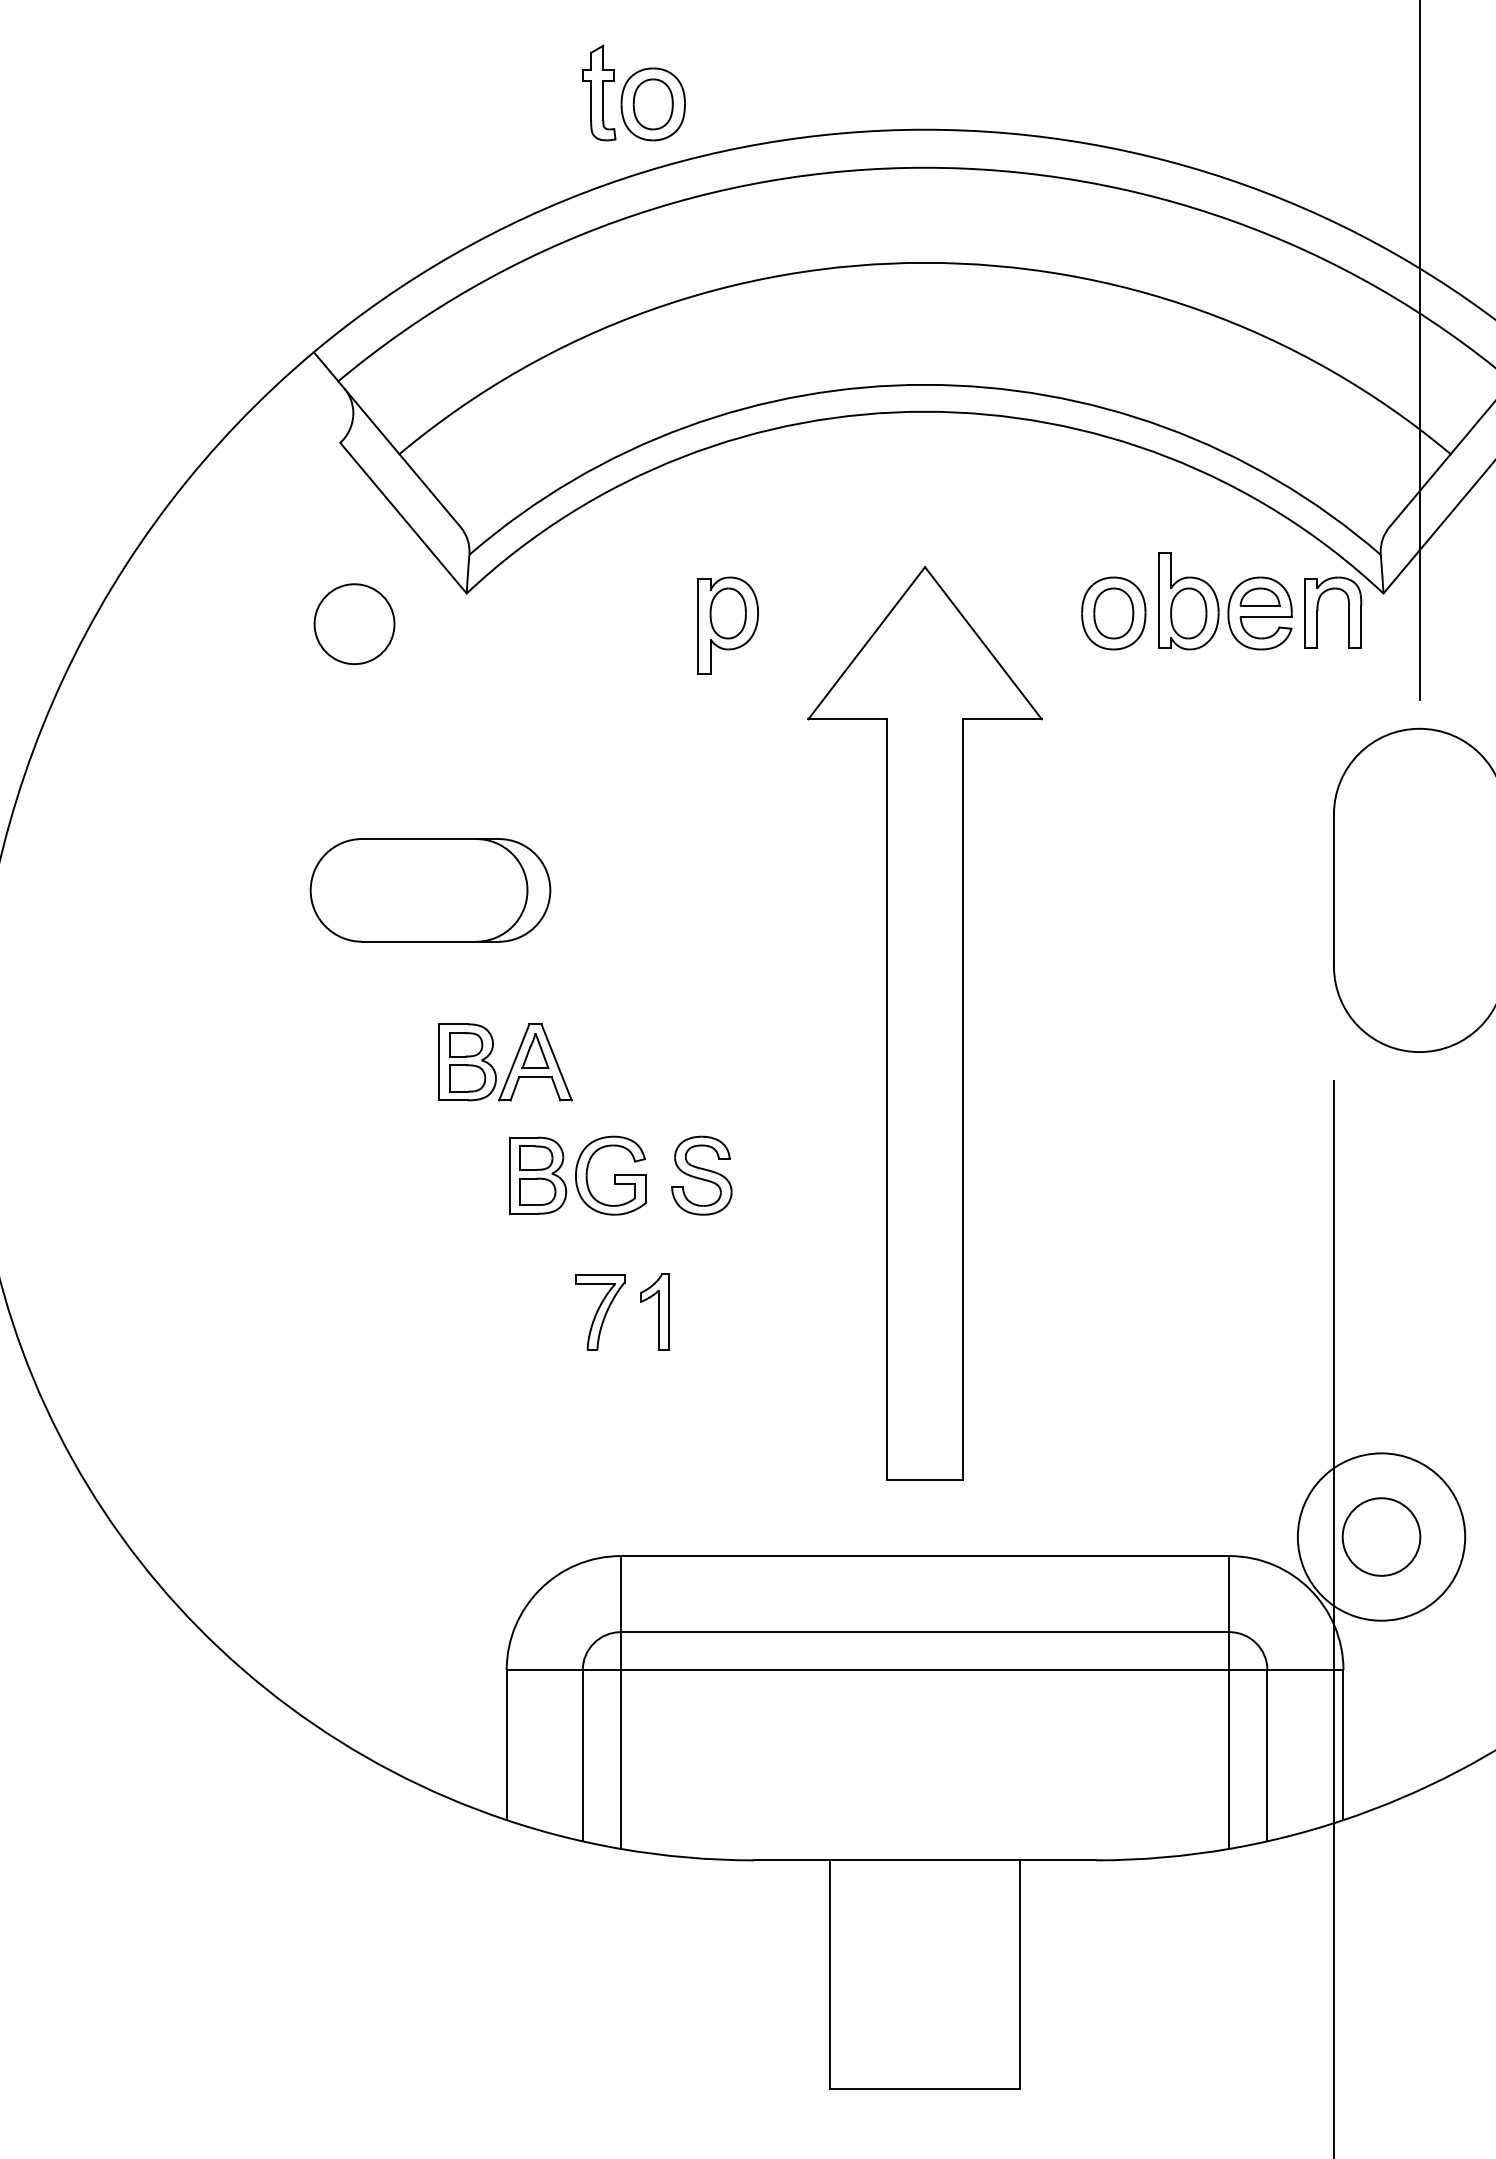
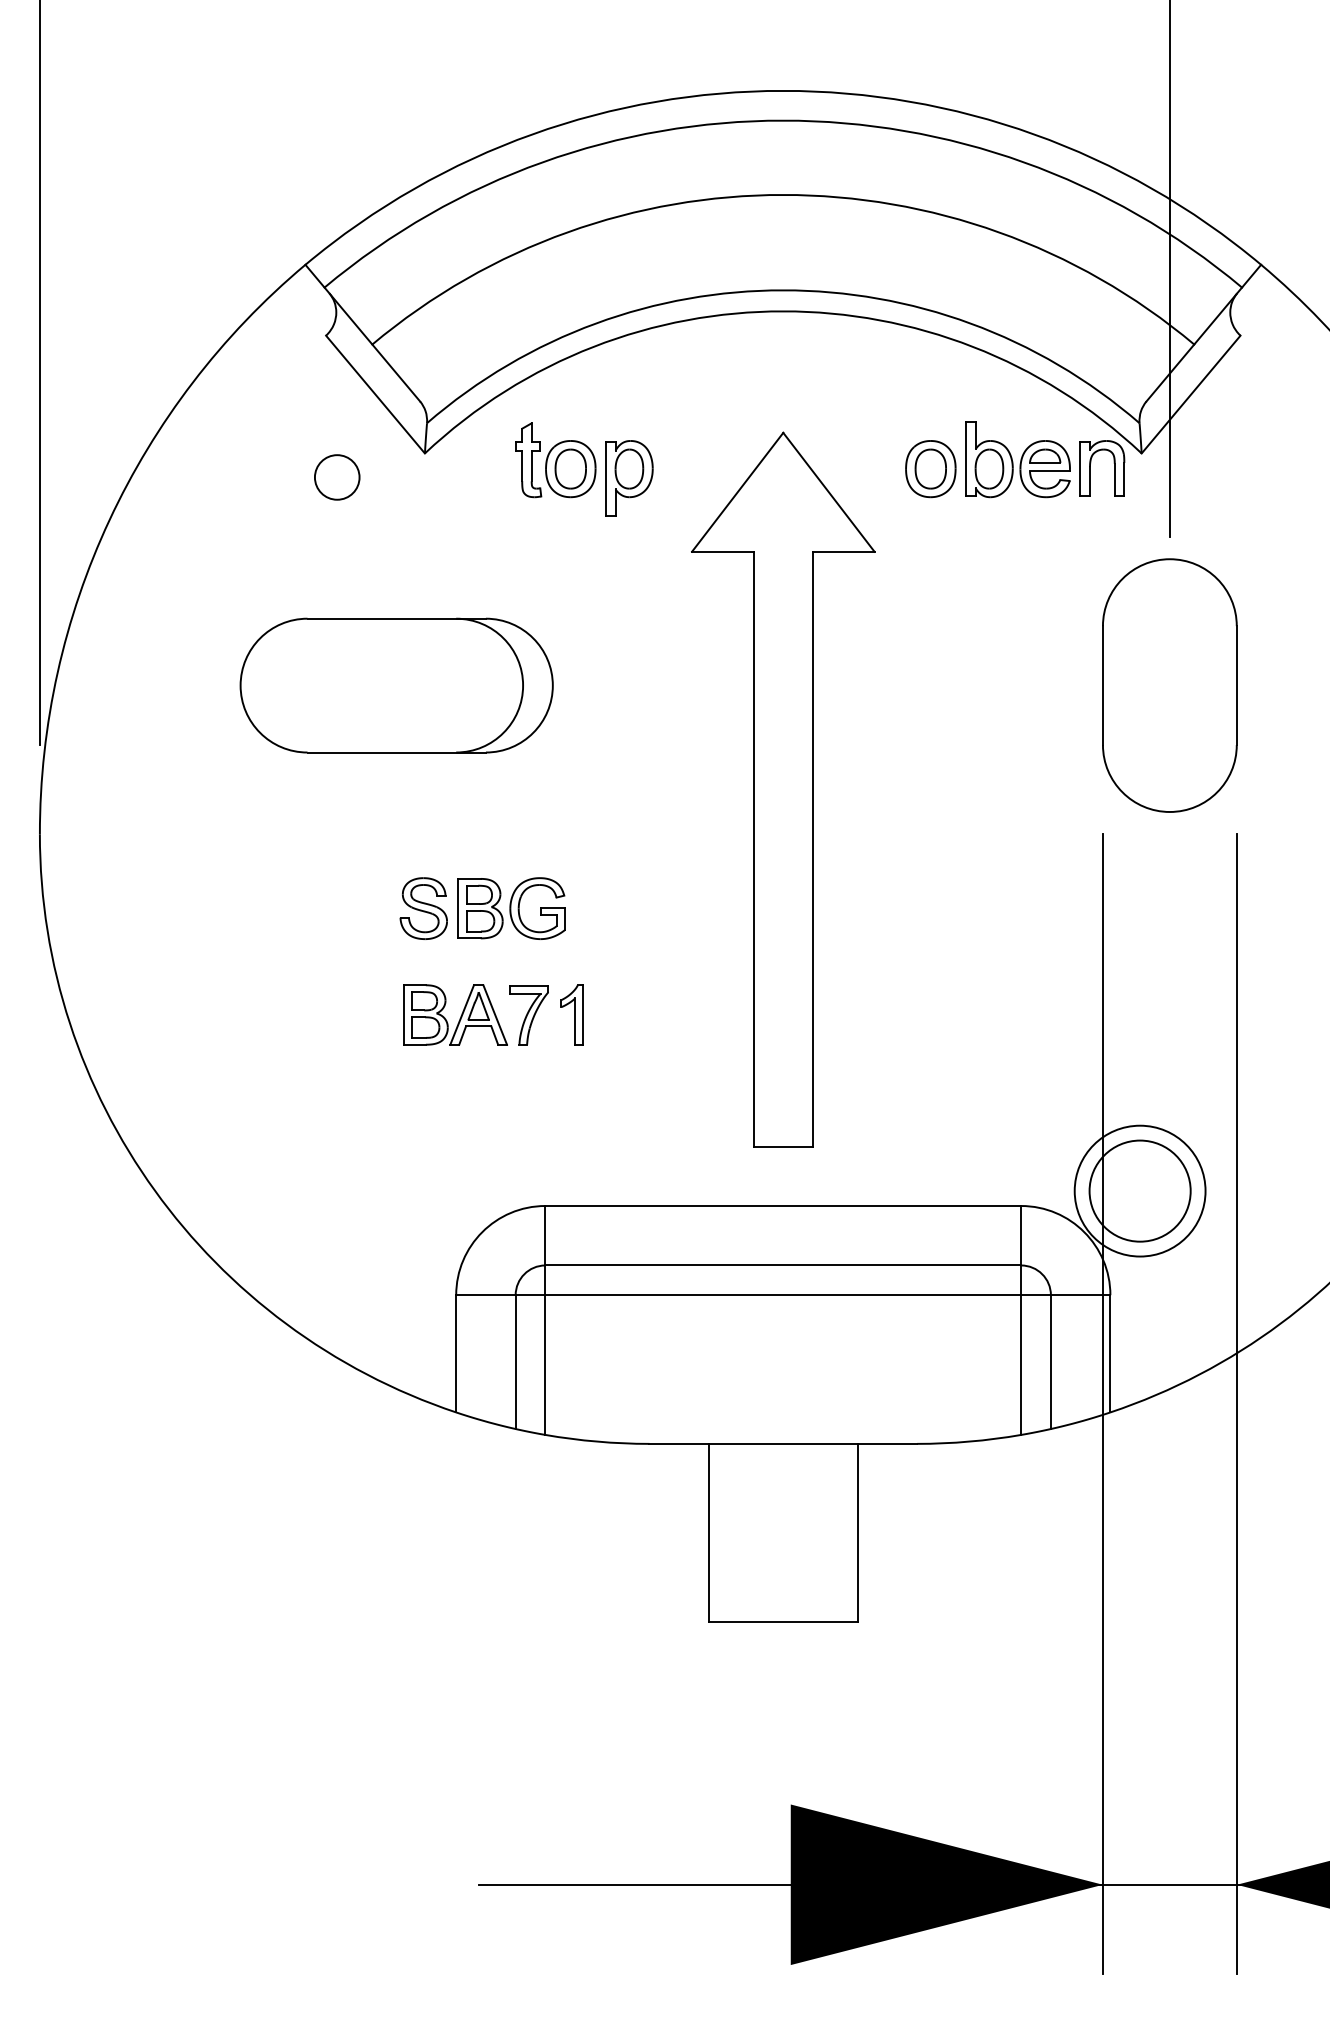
part: (633, 93) -> (555, 460), moved
circle: (353, 624) -> (336, 477), size x0.71
part: (430, 890) -> (396, 685), size x1.67
part: (505, 1061) -> (455, 1014), moved
part: (701, 1175) -> (423, 908), moved
circle: (1380, 1536) -> (1139, 1190), size x1.67

